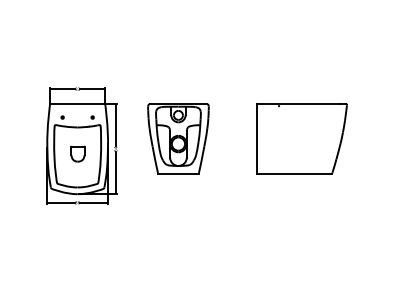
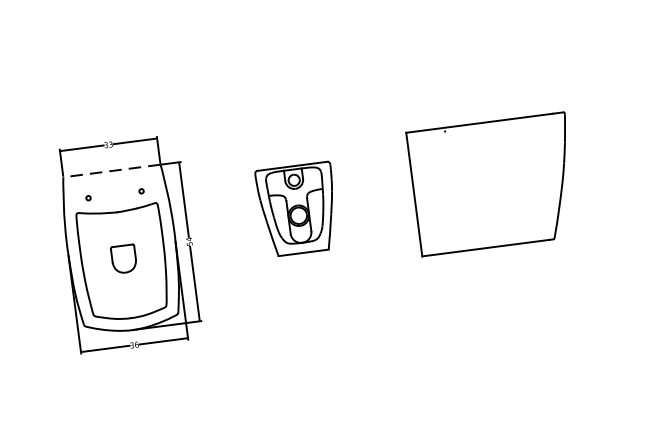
line: (77, 104) -> (111, 171), solid -> dashed
part: (178, 138) -> (297, 208), size x0.7
part: (301, 138) -> (492, 183), moved

